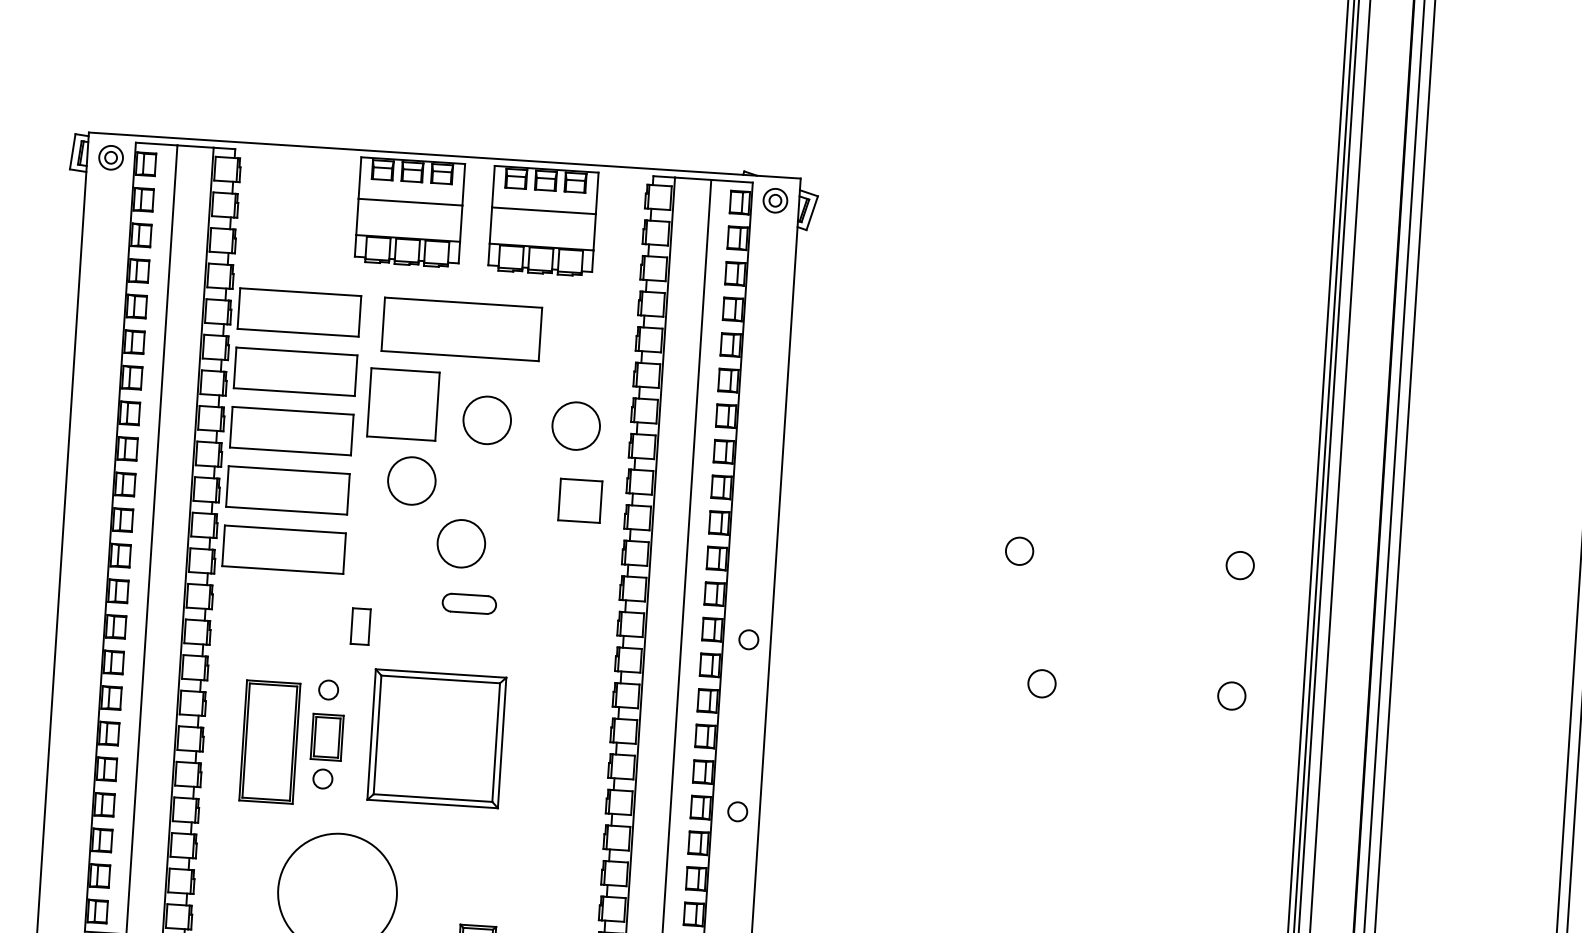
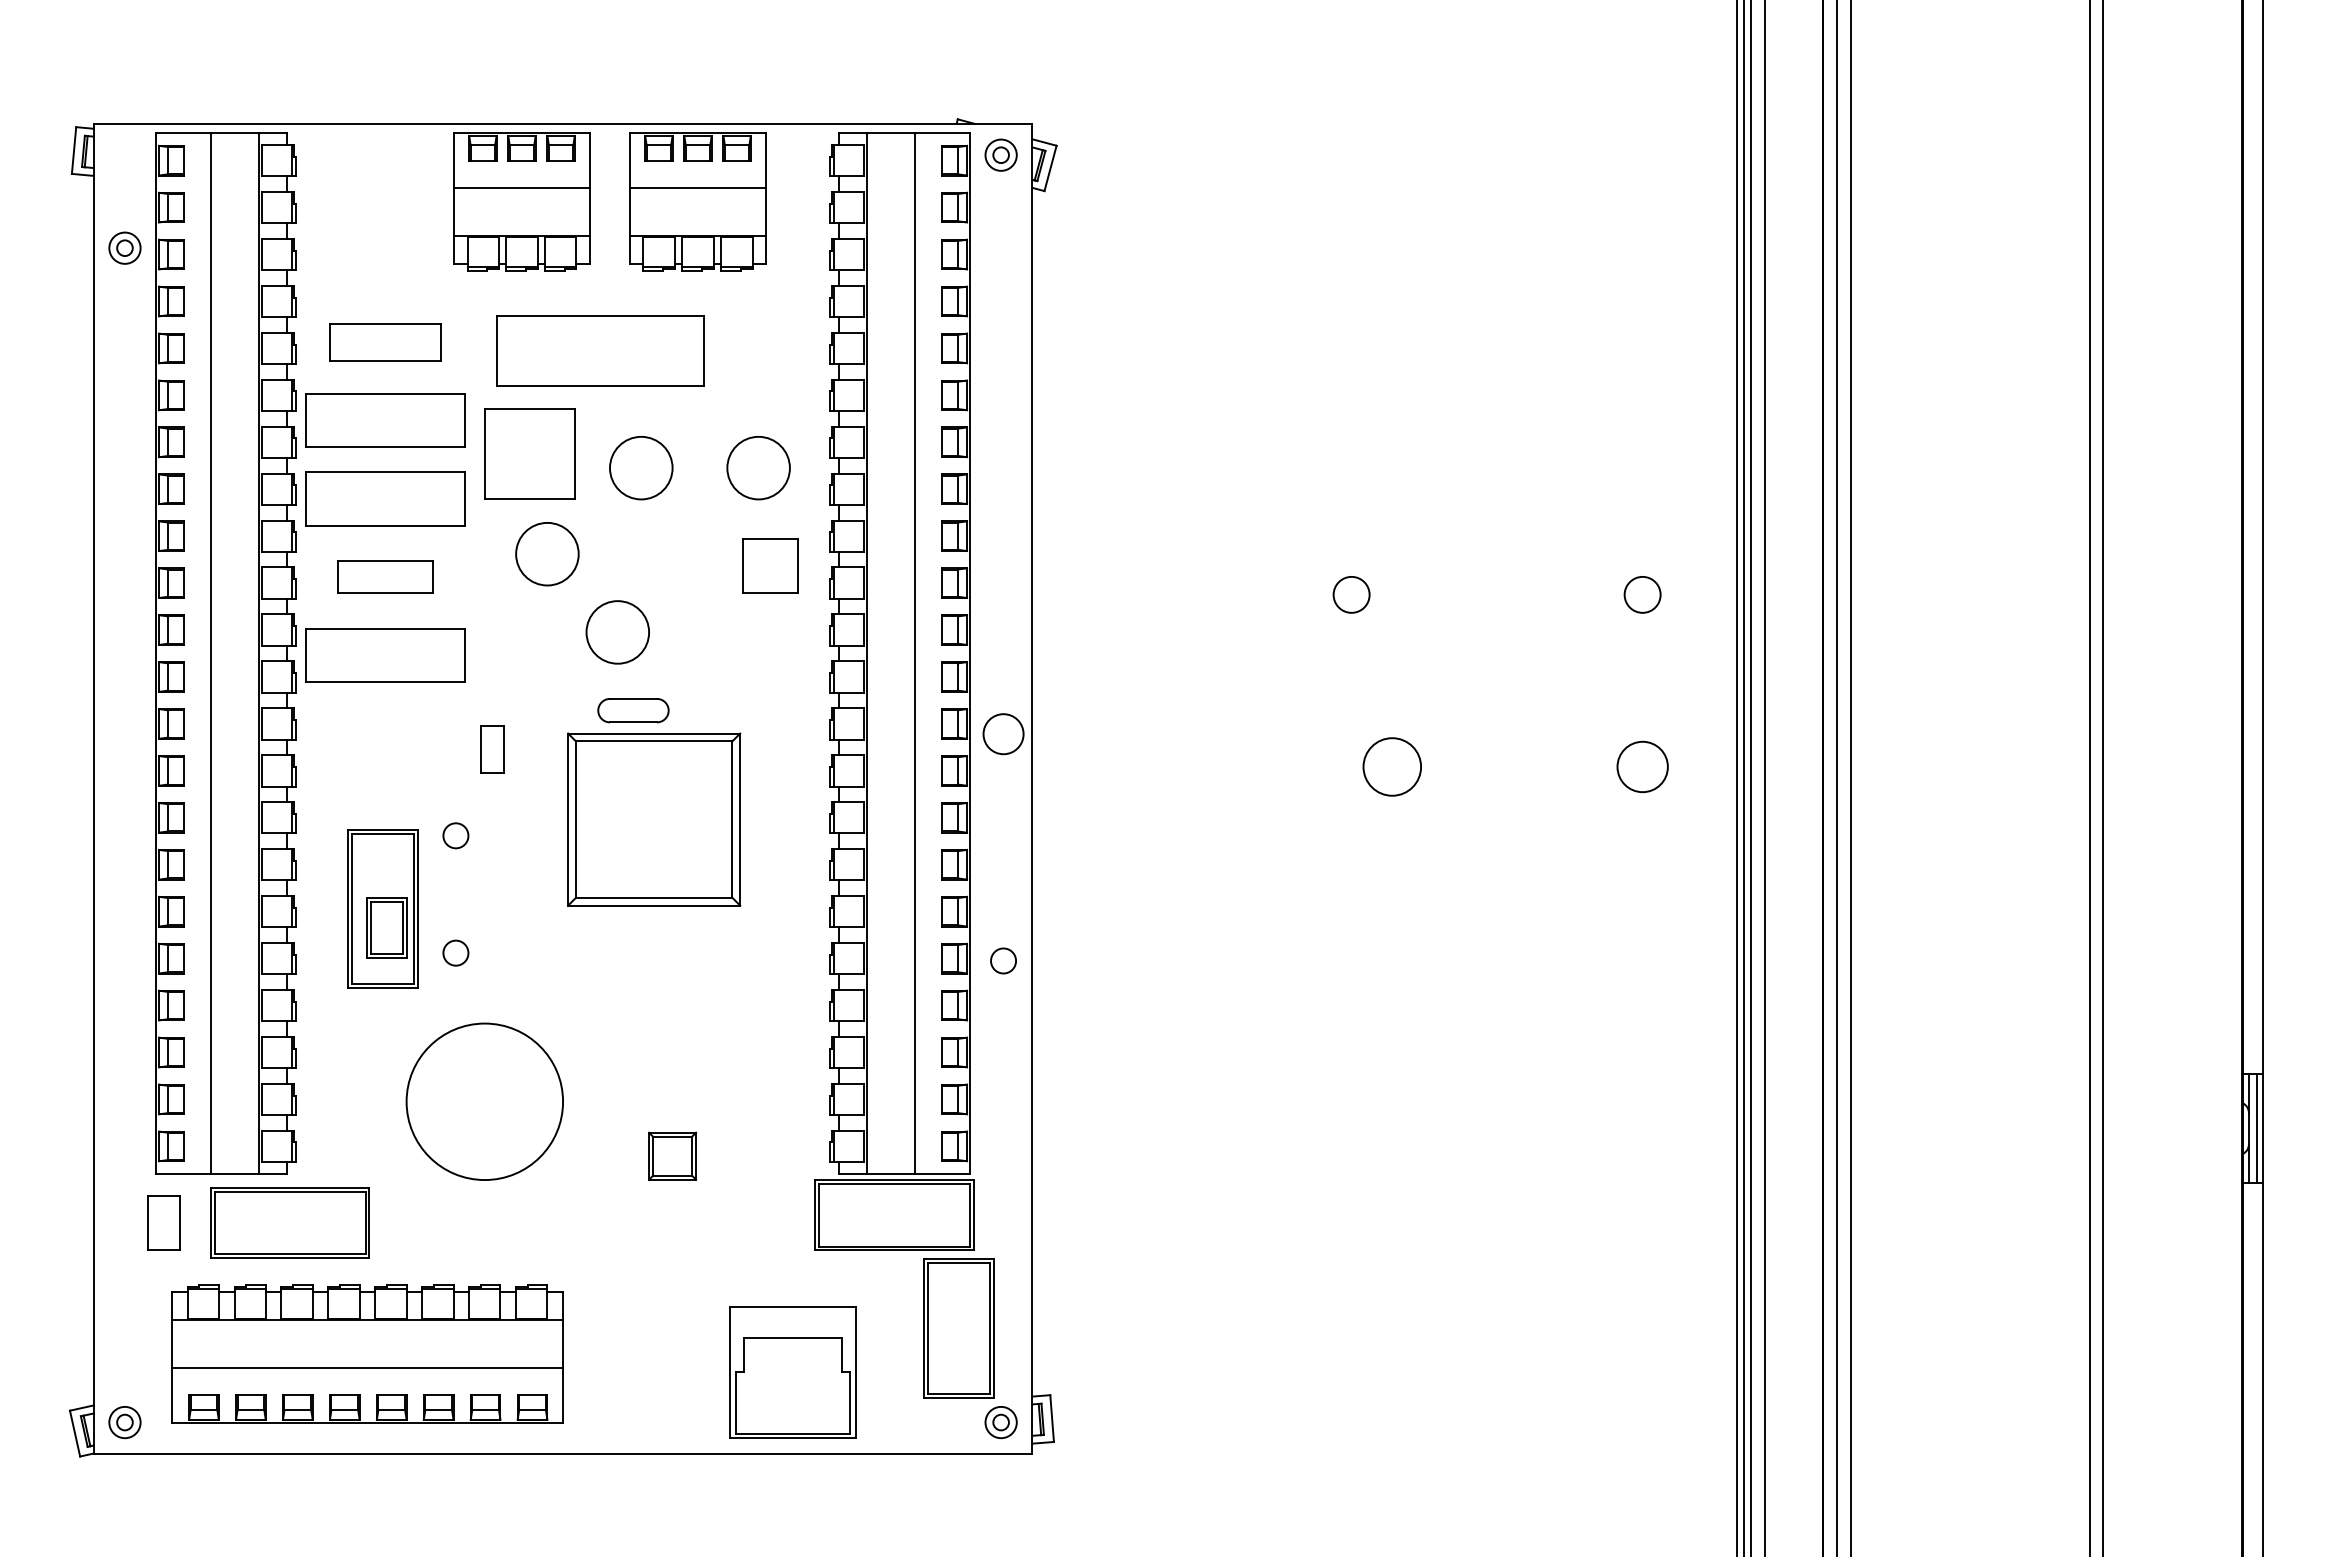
part: (110, 157) -> (124, 247), moved
part: (299, 312) -> (385, 342), size x0.7
part: (287, 490) -> (385, 576), size x0.6
circle: (748, 639) -> (1003, 733), size x1.6
circle: (1042, 683) -> (1392, 766), size x1.6
circle: (1231, 695) -> (1642, 766), size x1.4
part: (326, 736) -> (386, 927), moved
part: (437, 738) -> (654, 819), moved

